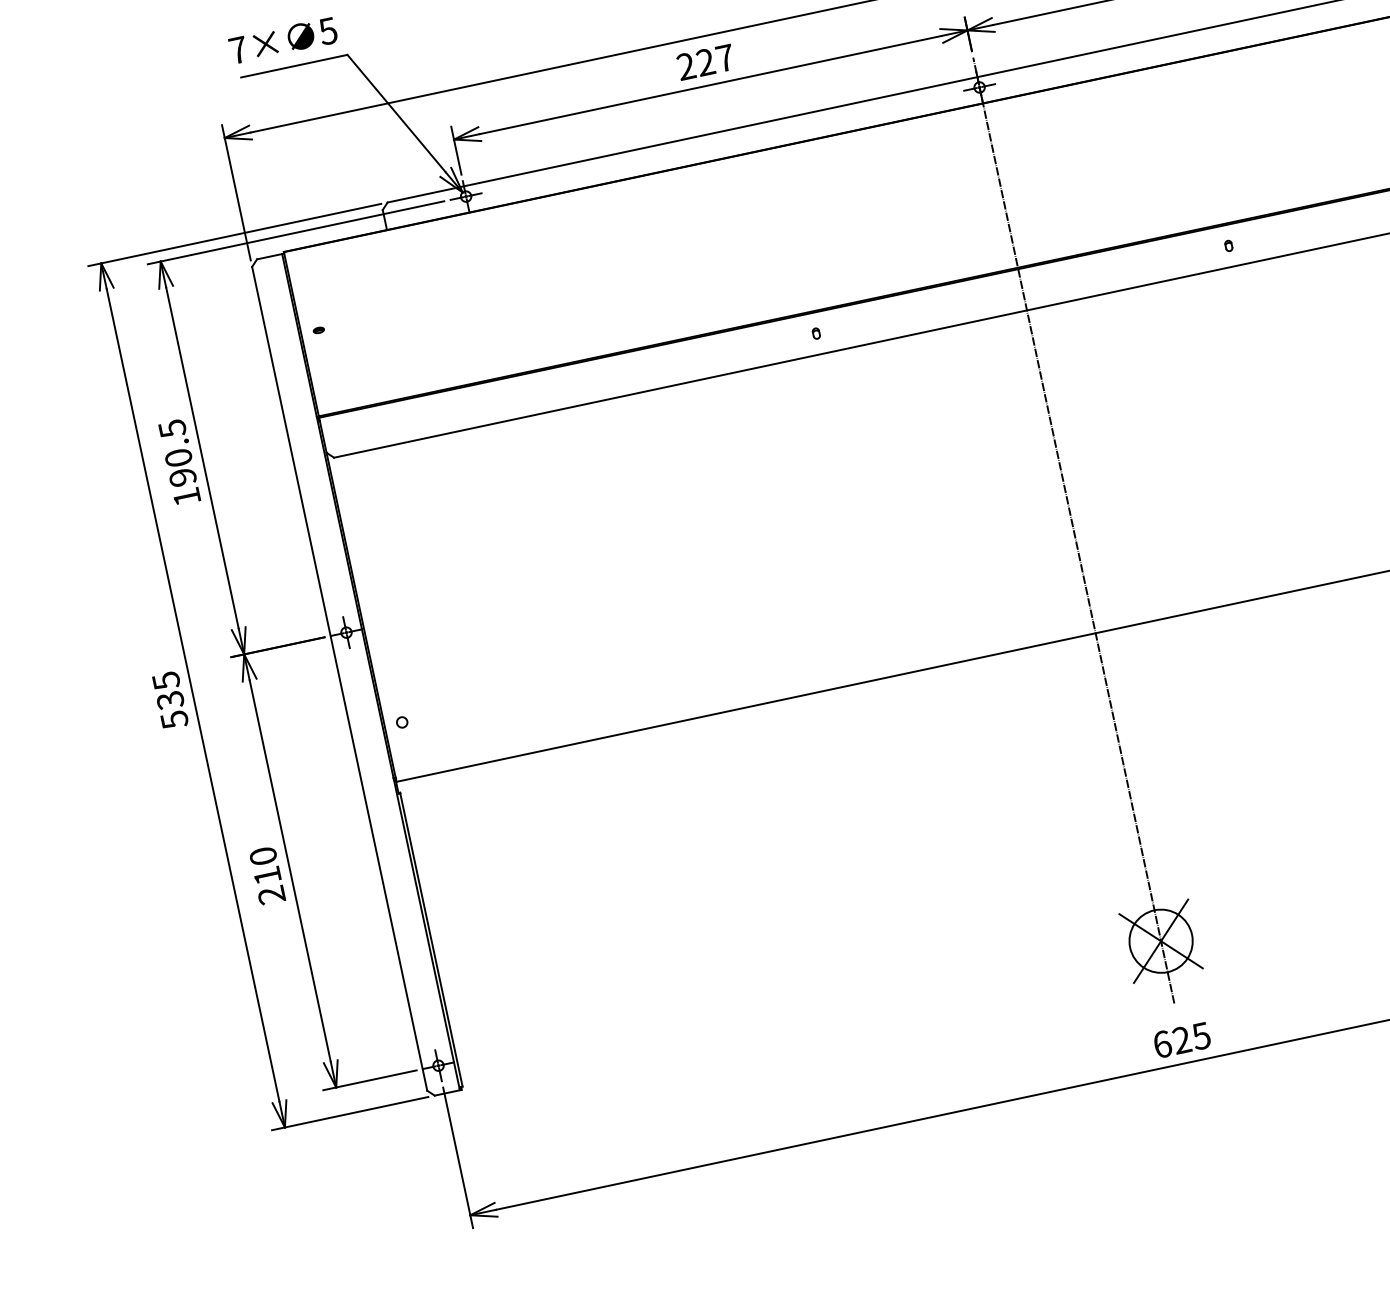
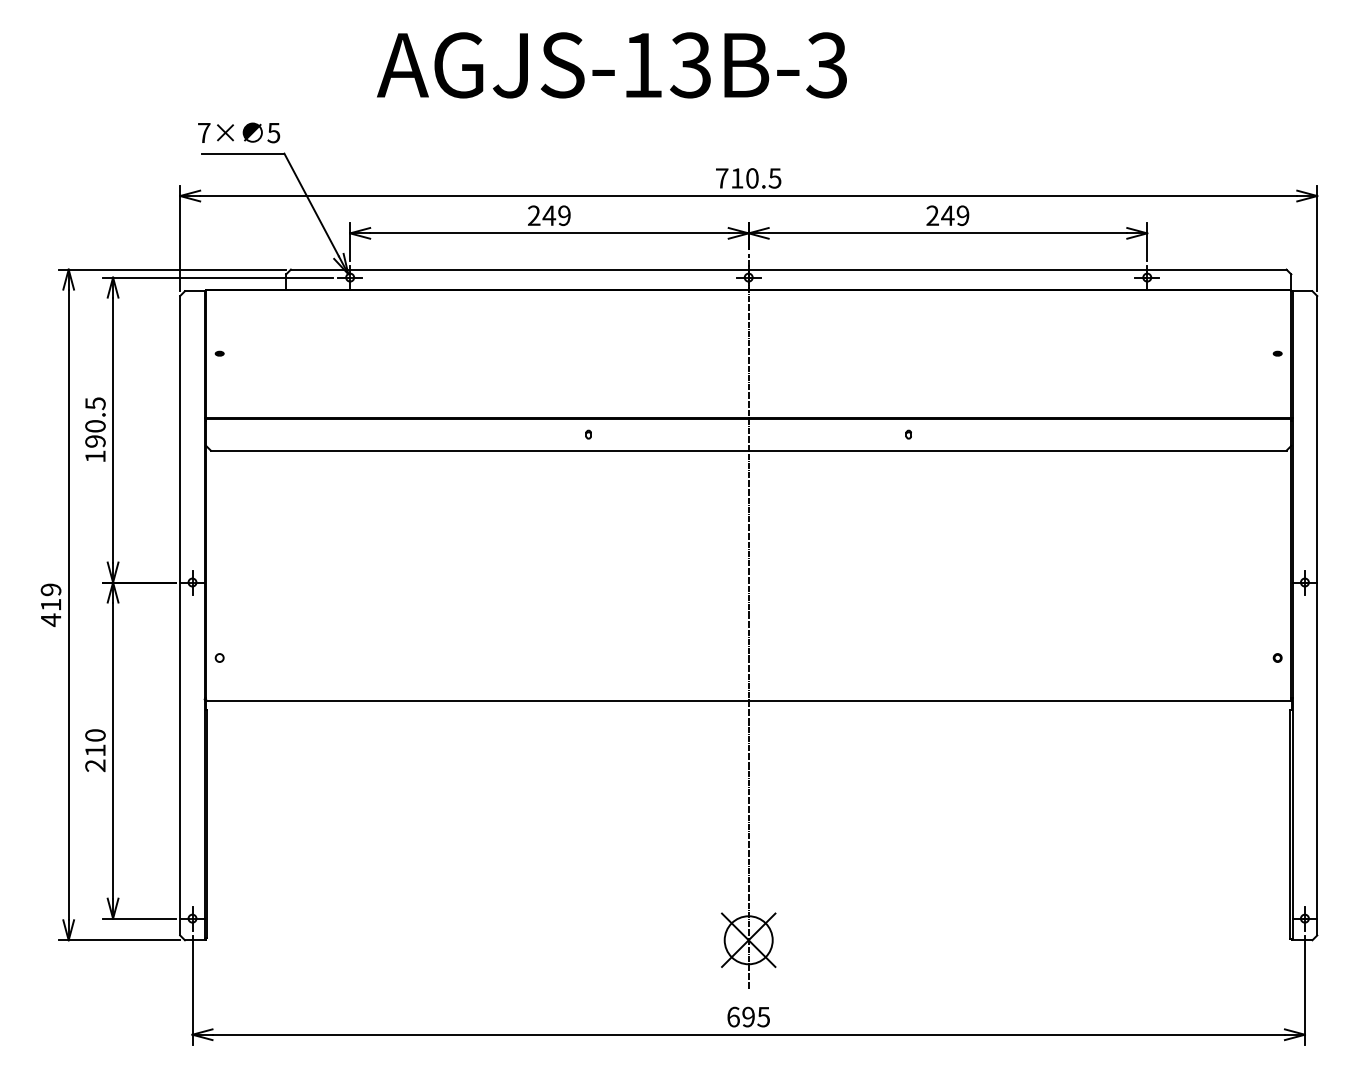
text: (714, 60) -> (556, 215), 227 -> 249
text: (169, 701) -> (50, 605), 535 -> 419
text: (1181, 1040) -> (748, 1017), 625 -> 695

